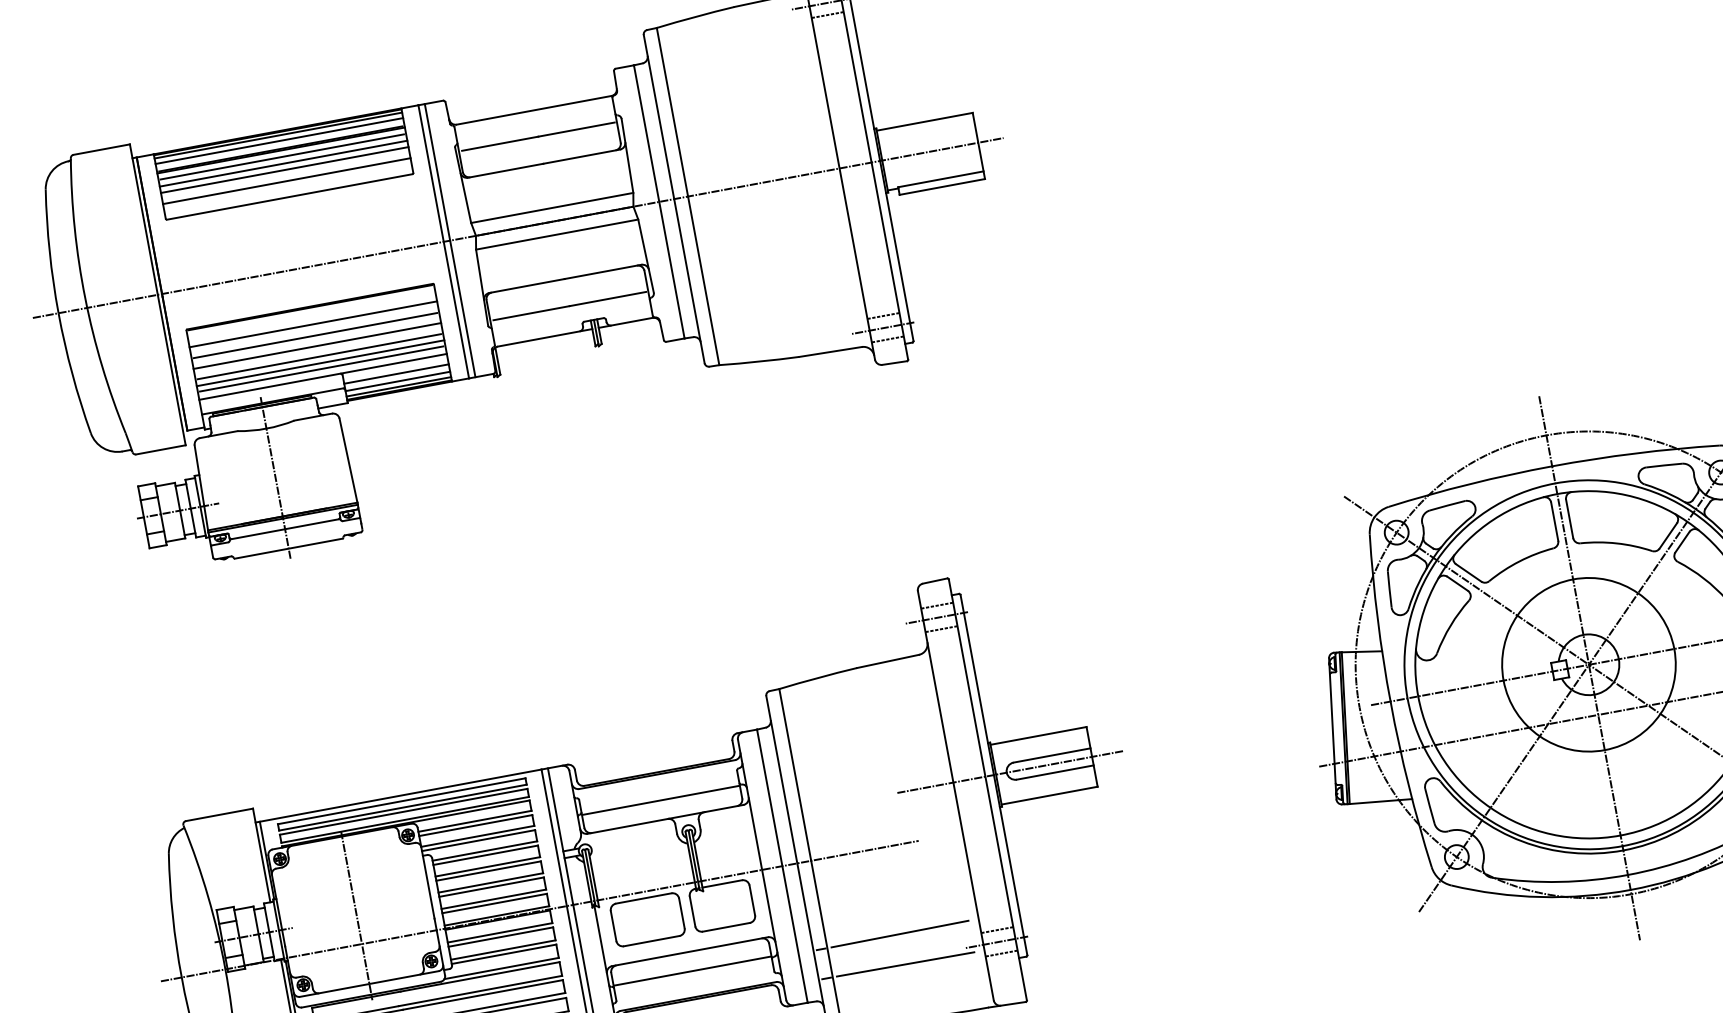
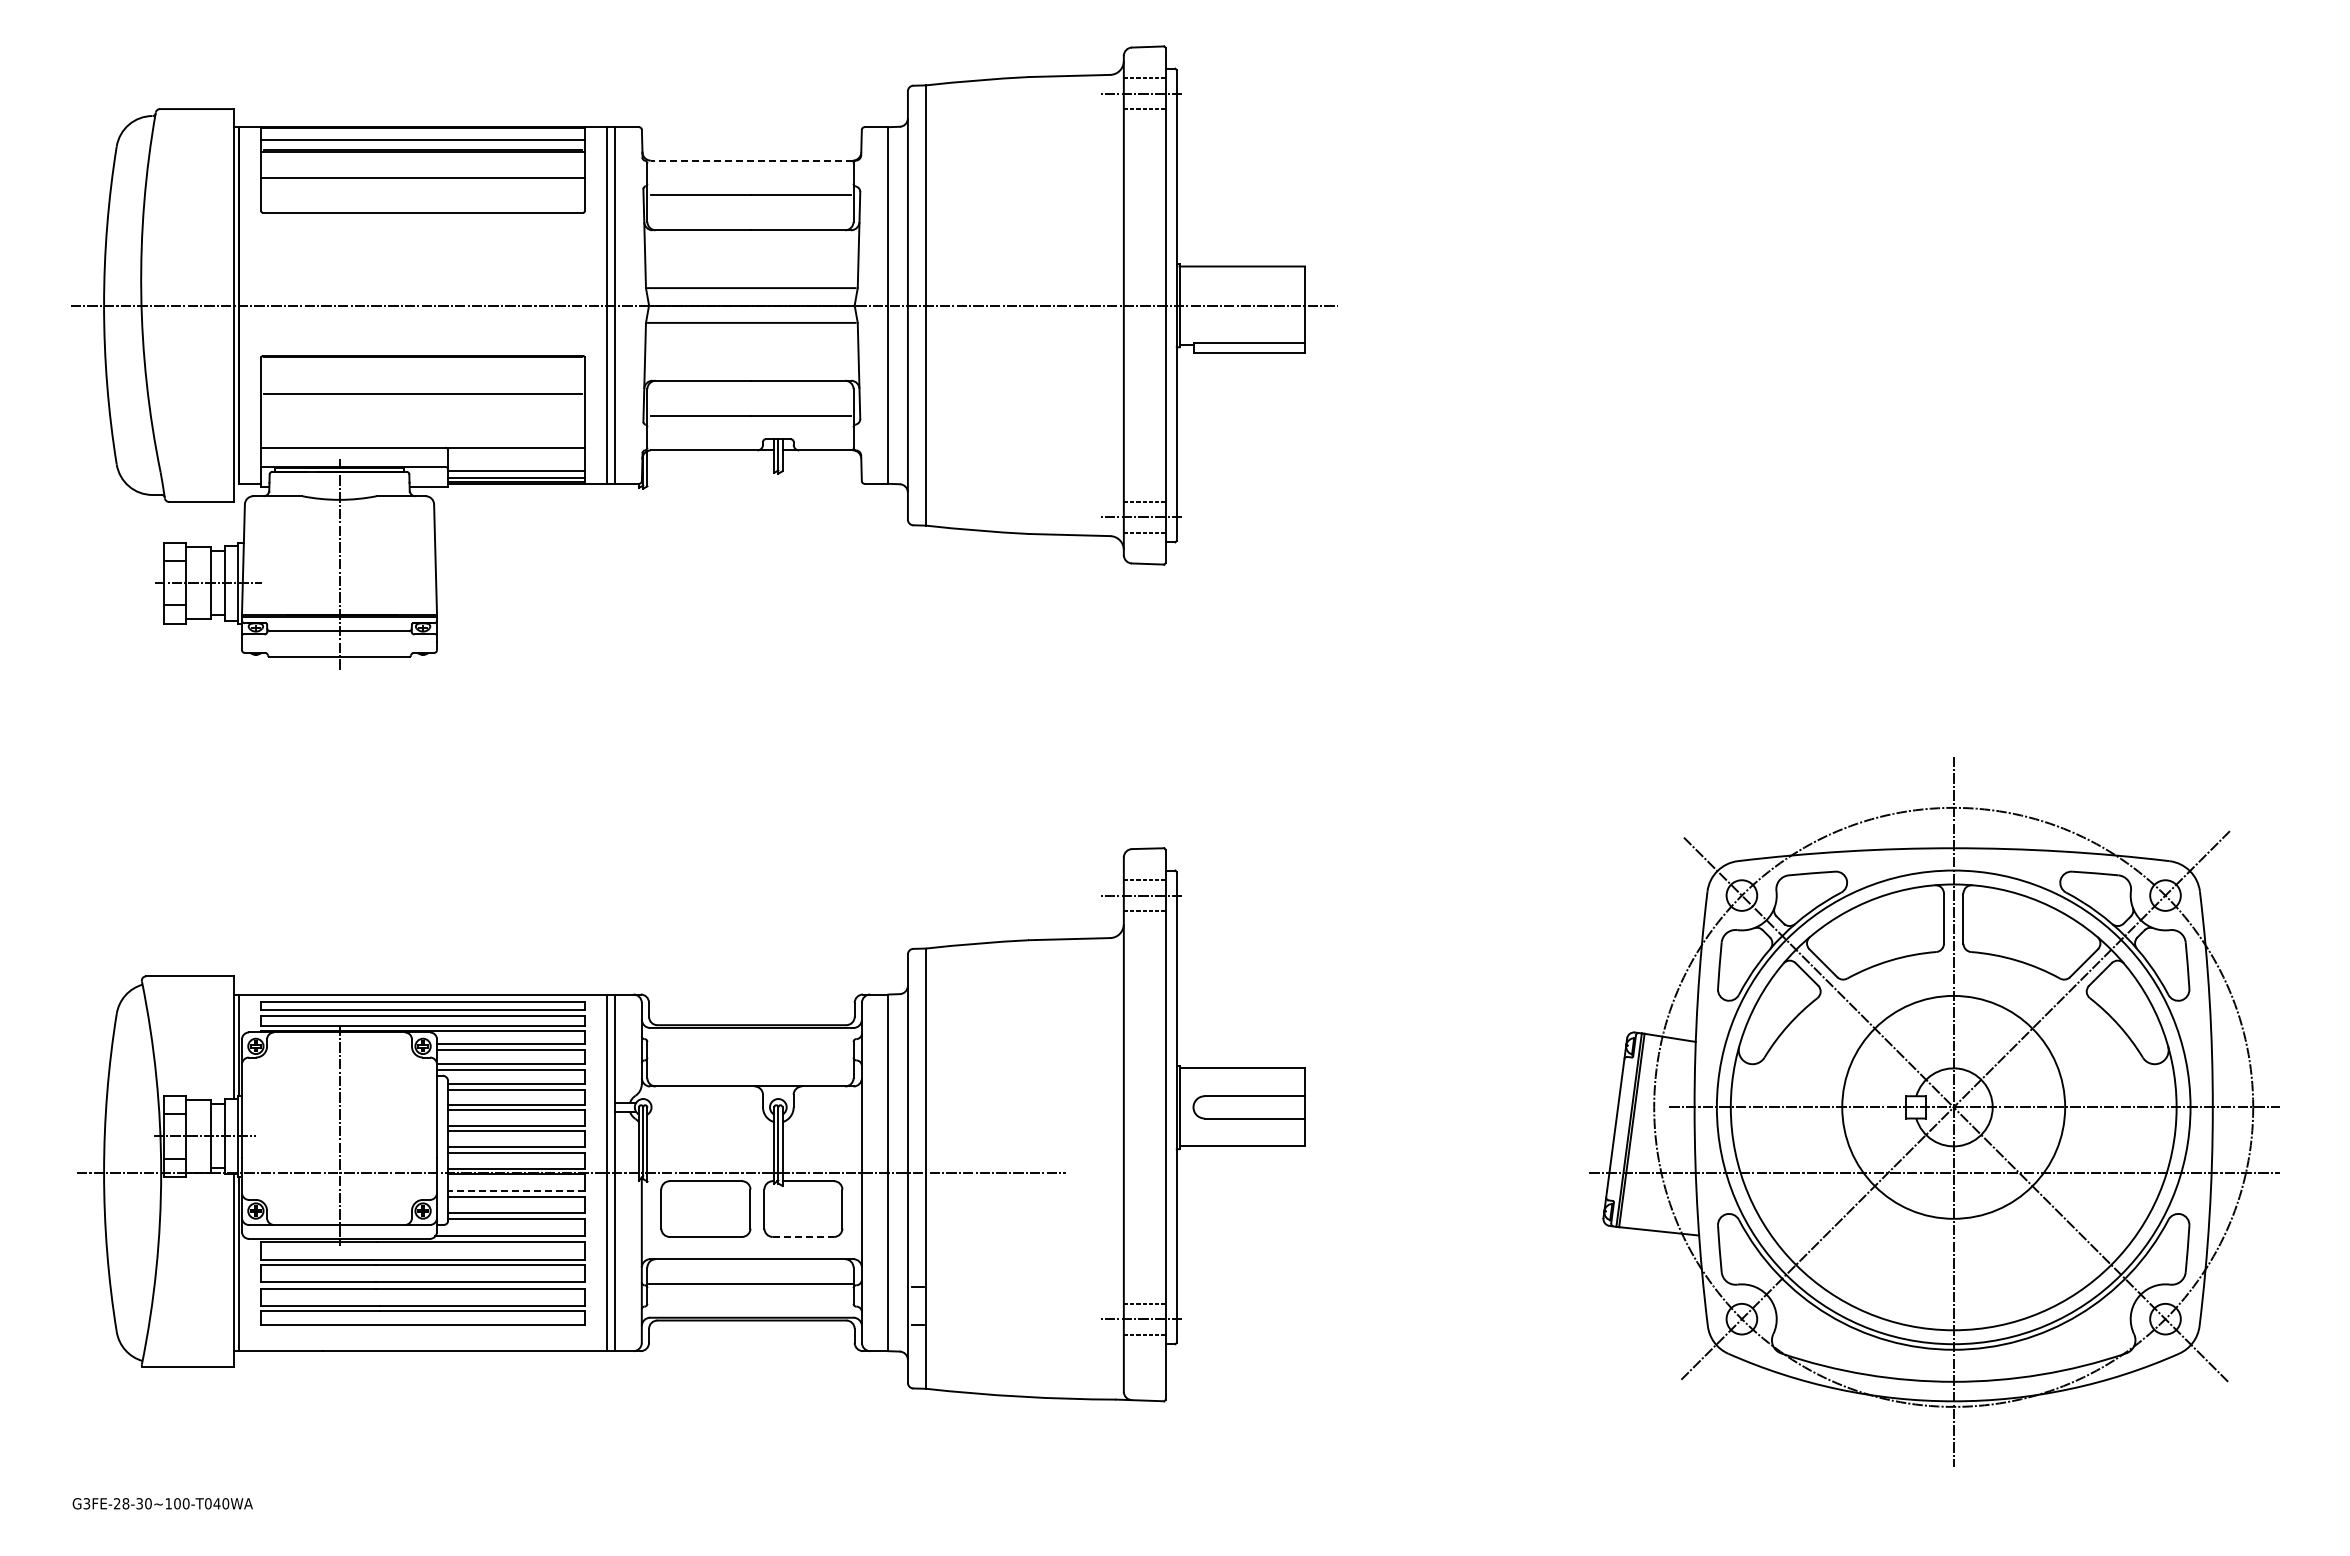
line: (533, 110) -> (751, 160), solid -> dashed
line: (277, 135) -> (422, 132), removed
line: (281, 156) -> (422, 160), removed
line: (283, 163) -> (422, 169), removed
line: (286, 181) -> (422, 192), removed
line: (312, 324) -> (422, 379), removed
line: (316, 346) -> (422, 407), removed
line: (318, 356) -> (422, 421), removed
line: (320, 362) -> (422, 429), removed
line: (321, 369) -> (422, 437), removed
line: (396, 374) -> (516, 461), removed
line: (1010, 772) -> (1198, 1107), removed
line: (660, 800) -> (750, 1061), removed
line: (726, 926) -> (803, 1236), solid -> dashed
line: (499, 932) -> (515, 1190), solid -> dashed
line: (899, 933) -> (1020, 1285), removed
line: (905, 964) -> (1020, 1325), removed

